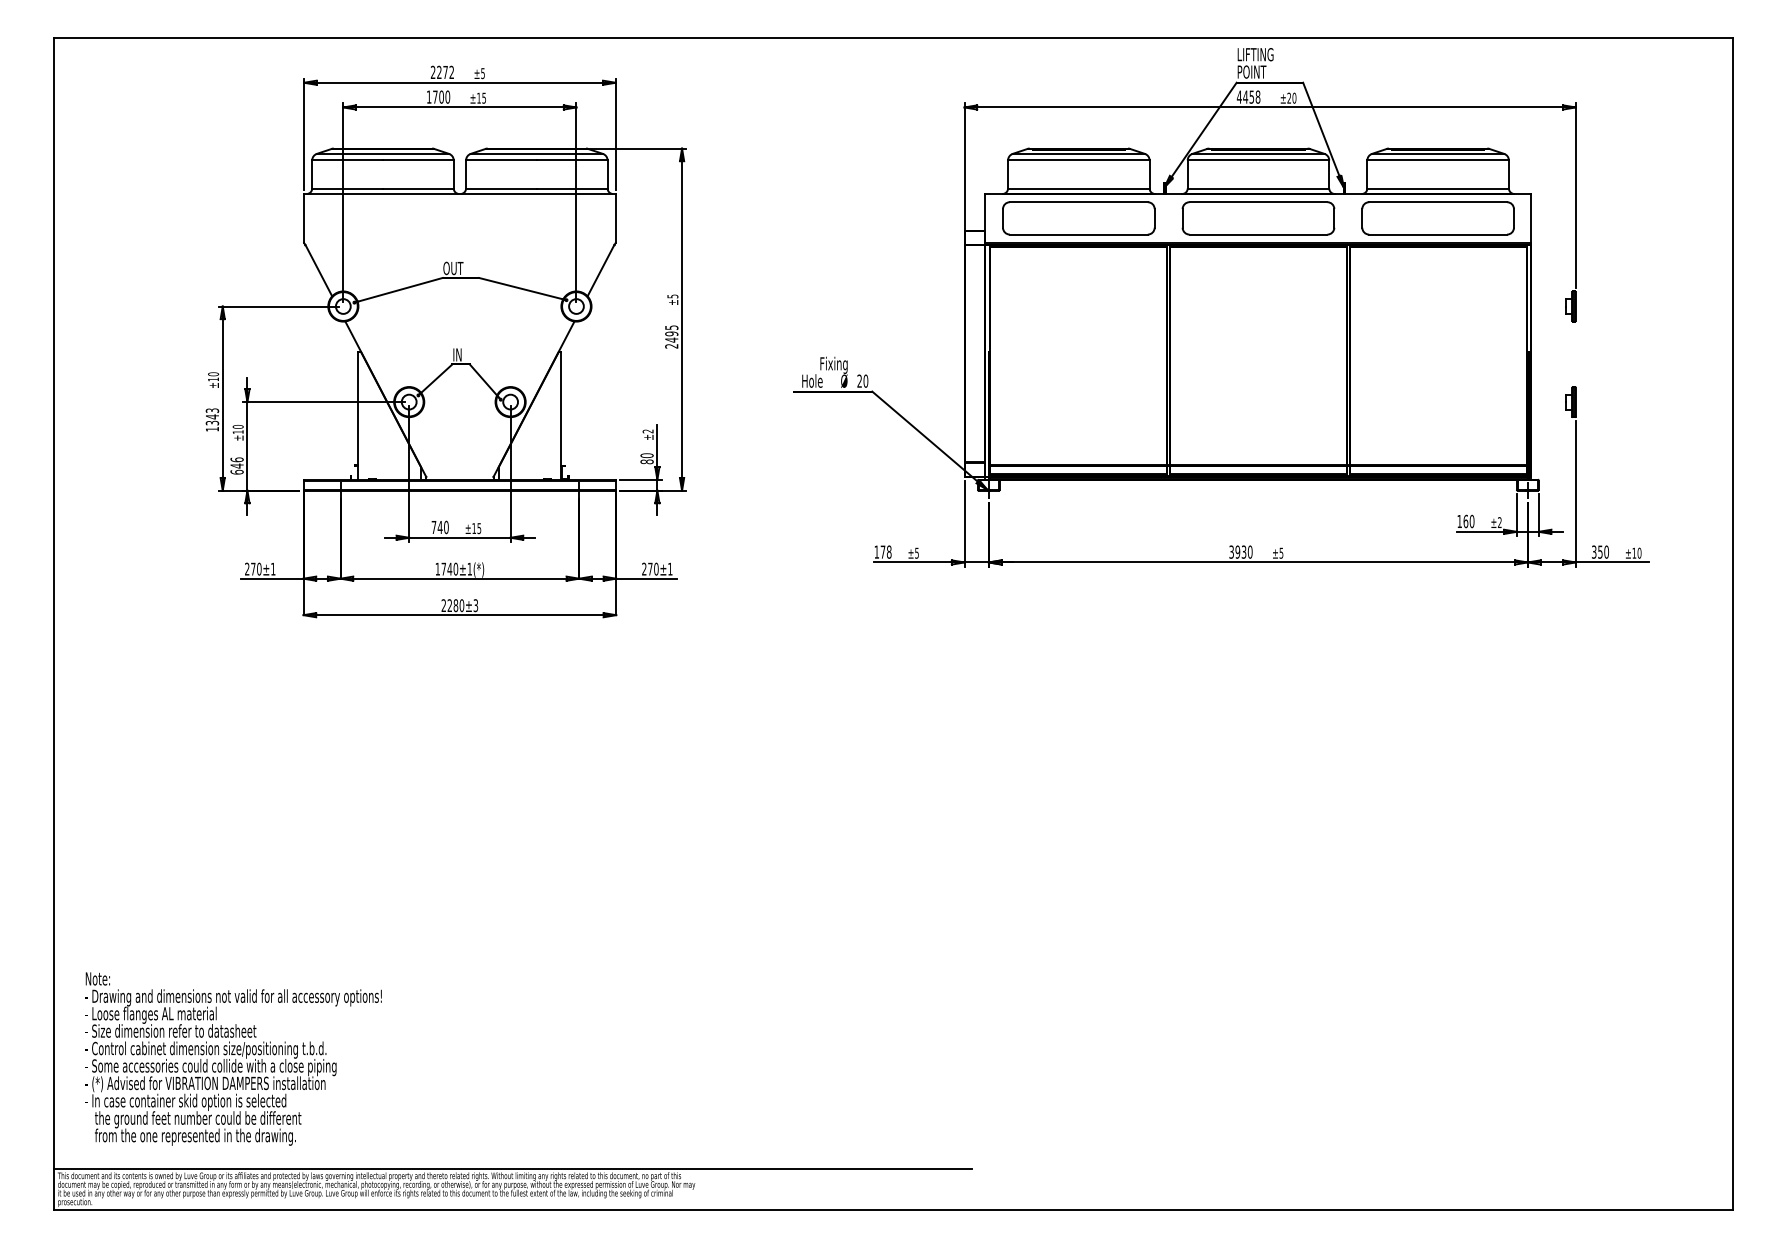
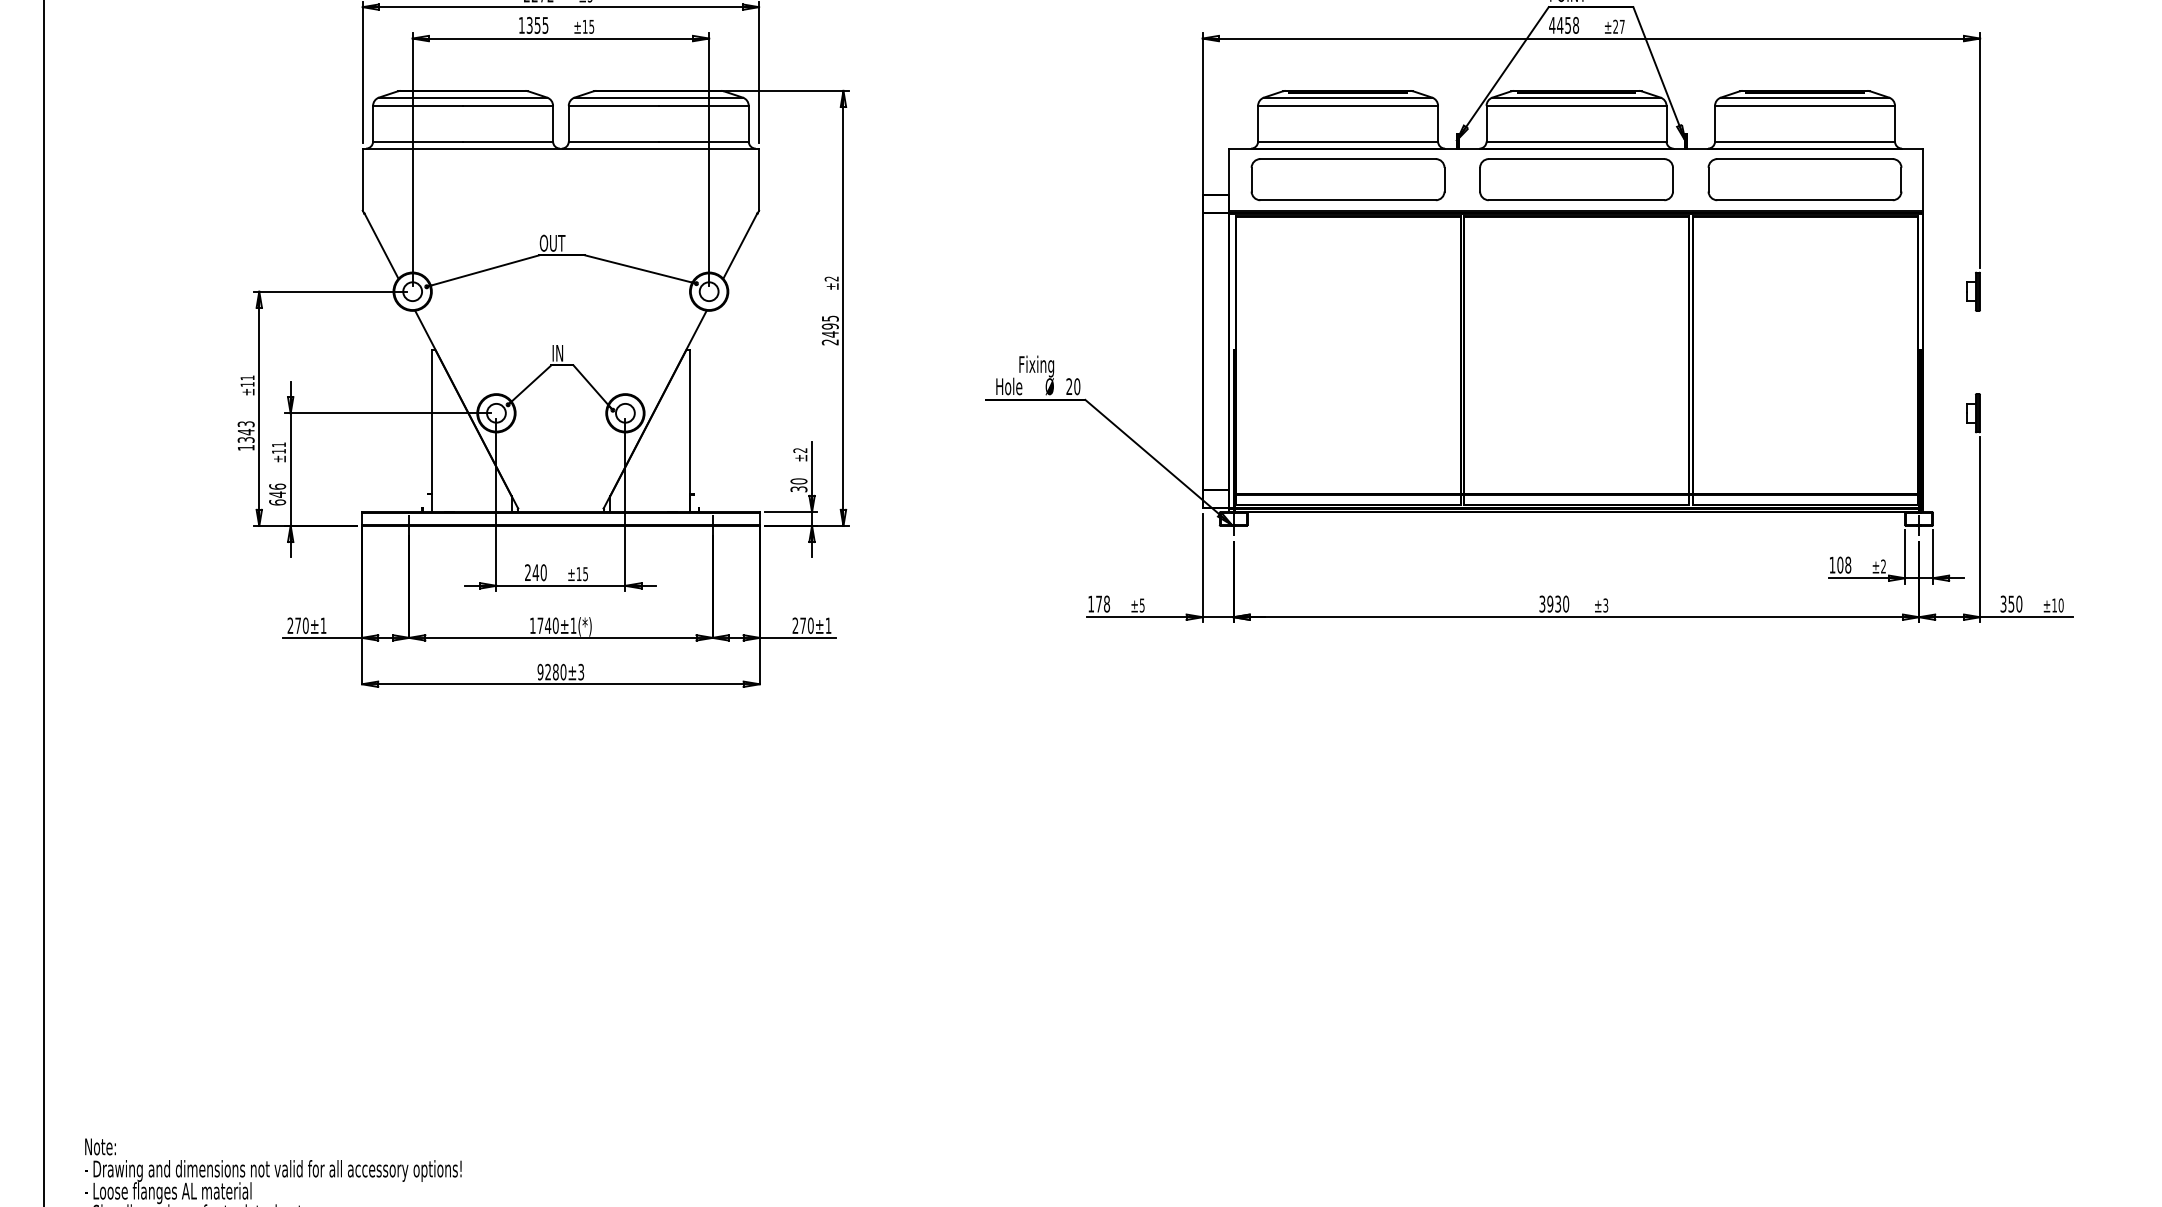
text: (441, 96) -> (537, 24), 1700 -> 1355
text: (1294, 97) -> (1622, 25), ±20 -> ±27
text: (672, 296) -> (831, 278), ±5 -> ±2
text: (213, 374) -> (247, 378), ±10 -> ±11
text: (237, 426) -> (278, 444), ±10 -> ±11
text: (646, 461) -> (798, 488), 80 -> 30
text: (1468, 520) -> (1843, 563), 160 -> 108
text: (433, 526) -> (527, 571), 740 -> 240
text: (1281, 551) -> (1605, 603), ±5 -> ±3
text: (443, 605) -> (540, 671), 2280±3 -> 9280±3

